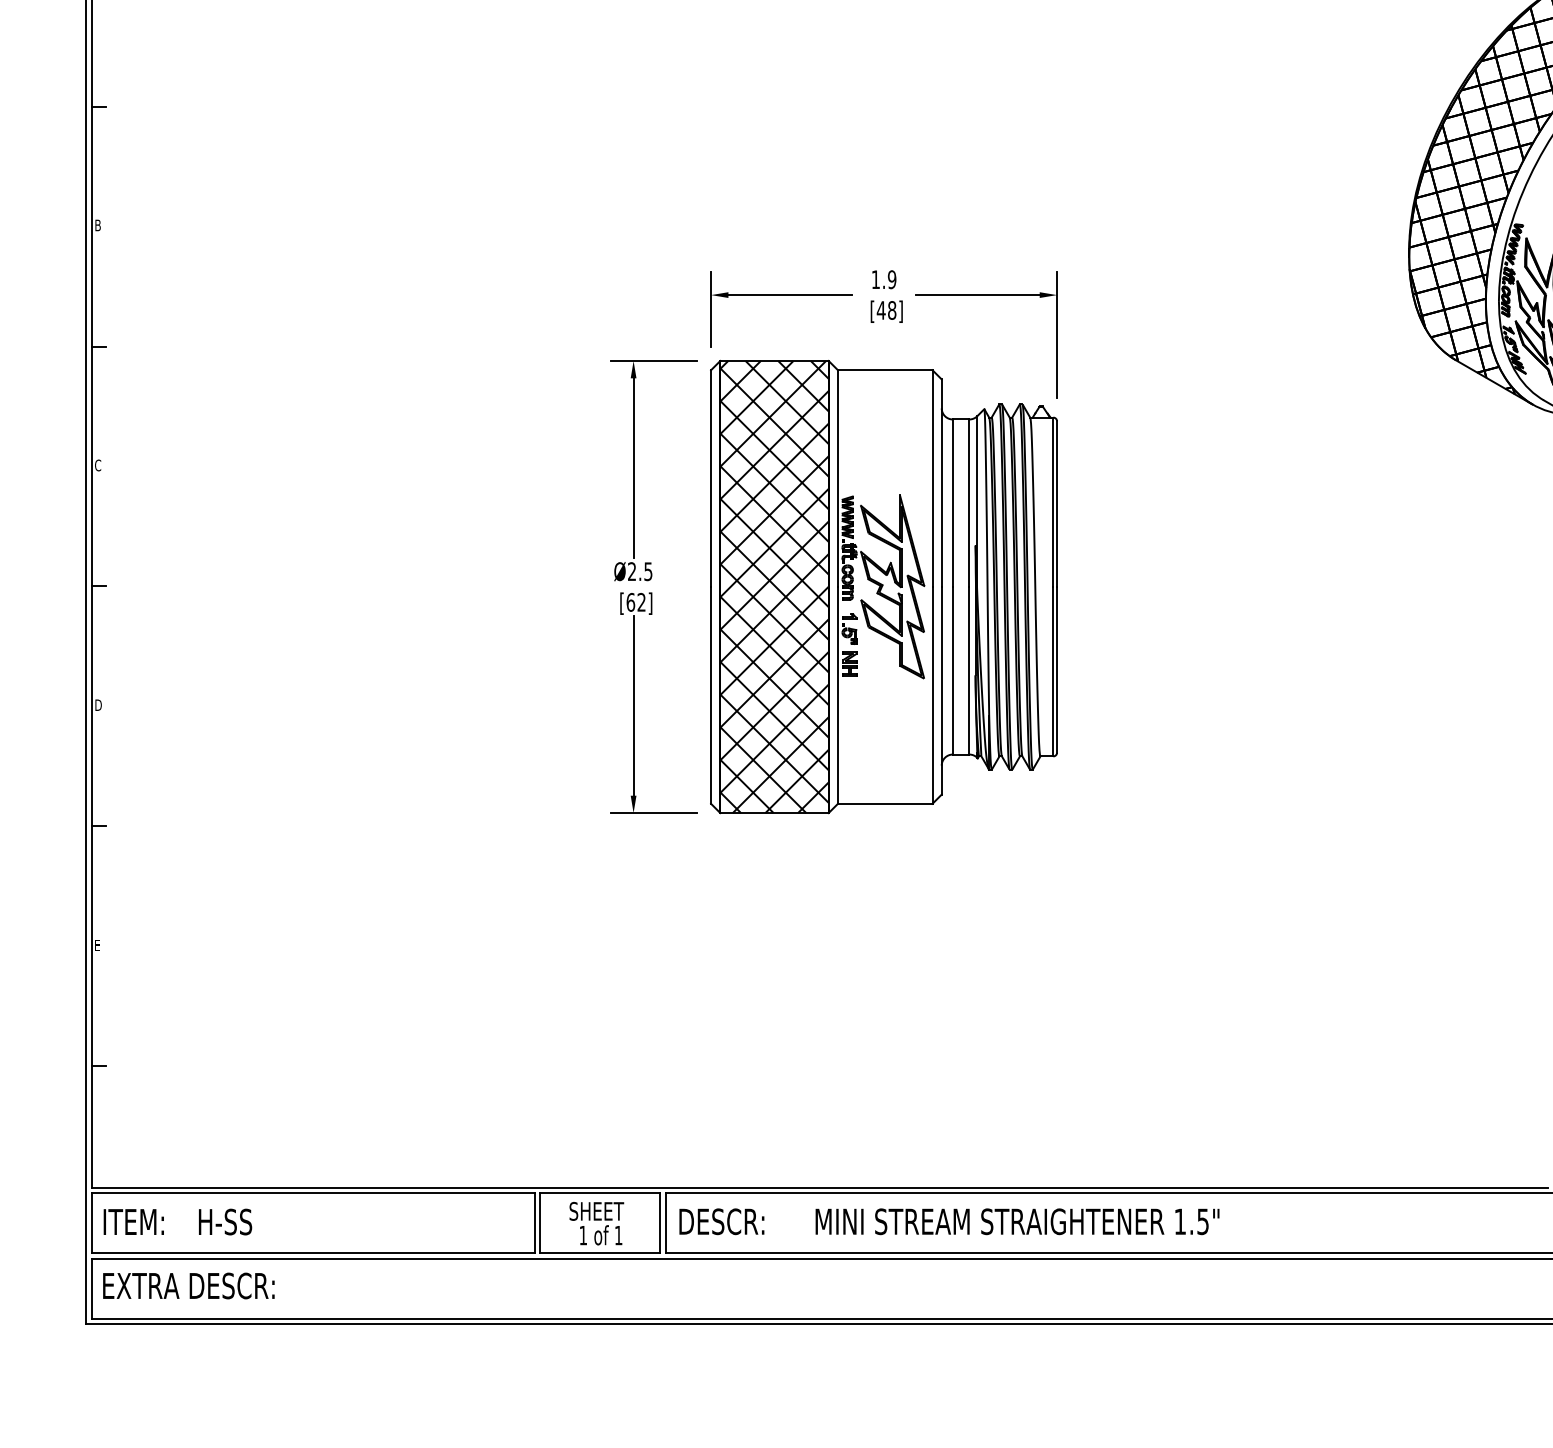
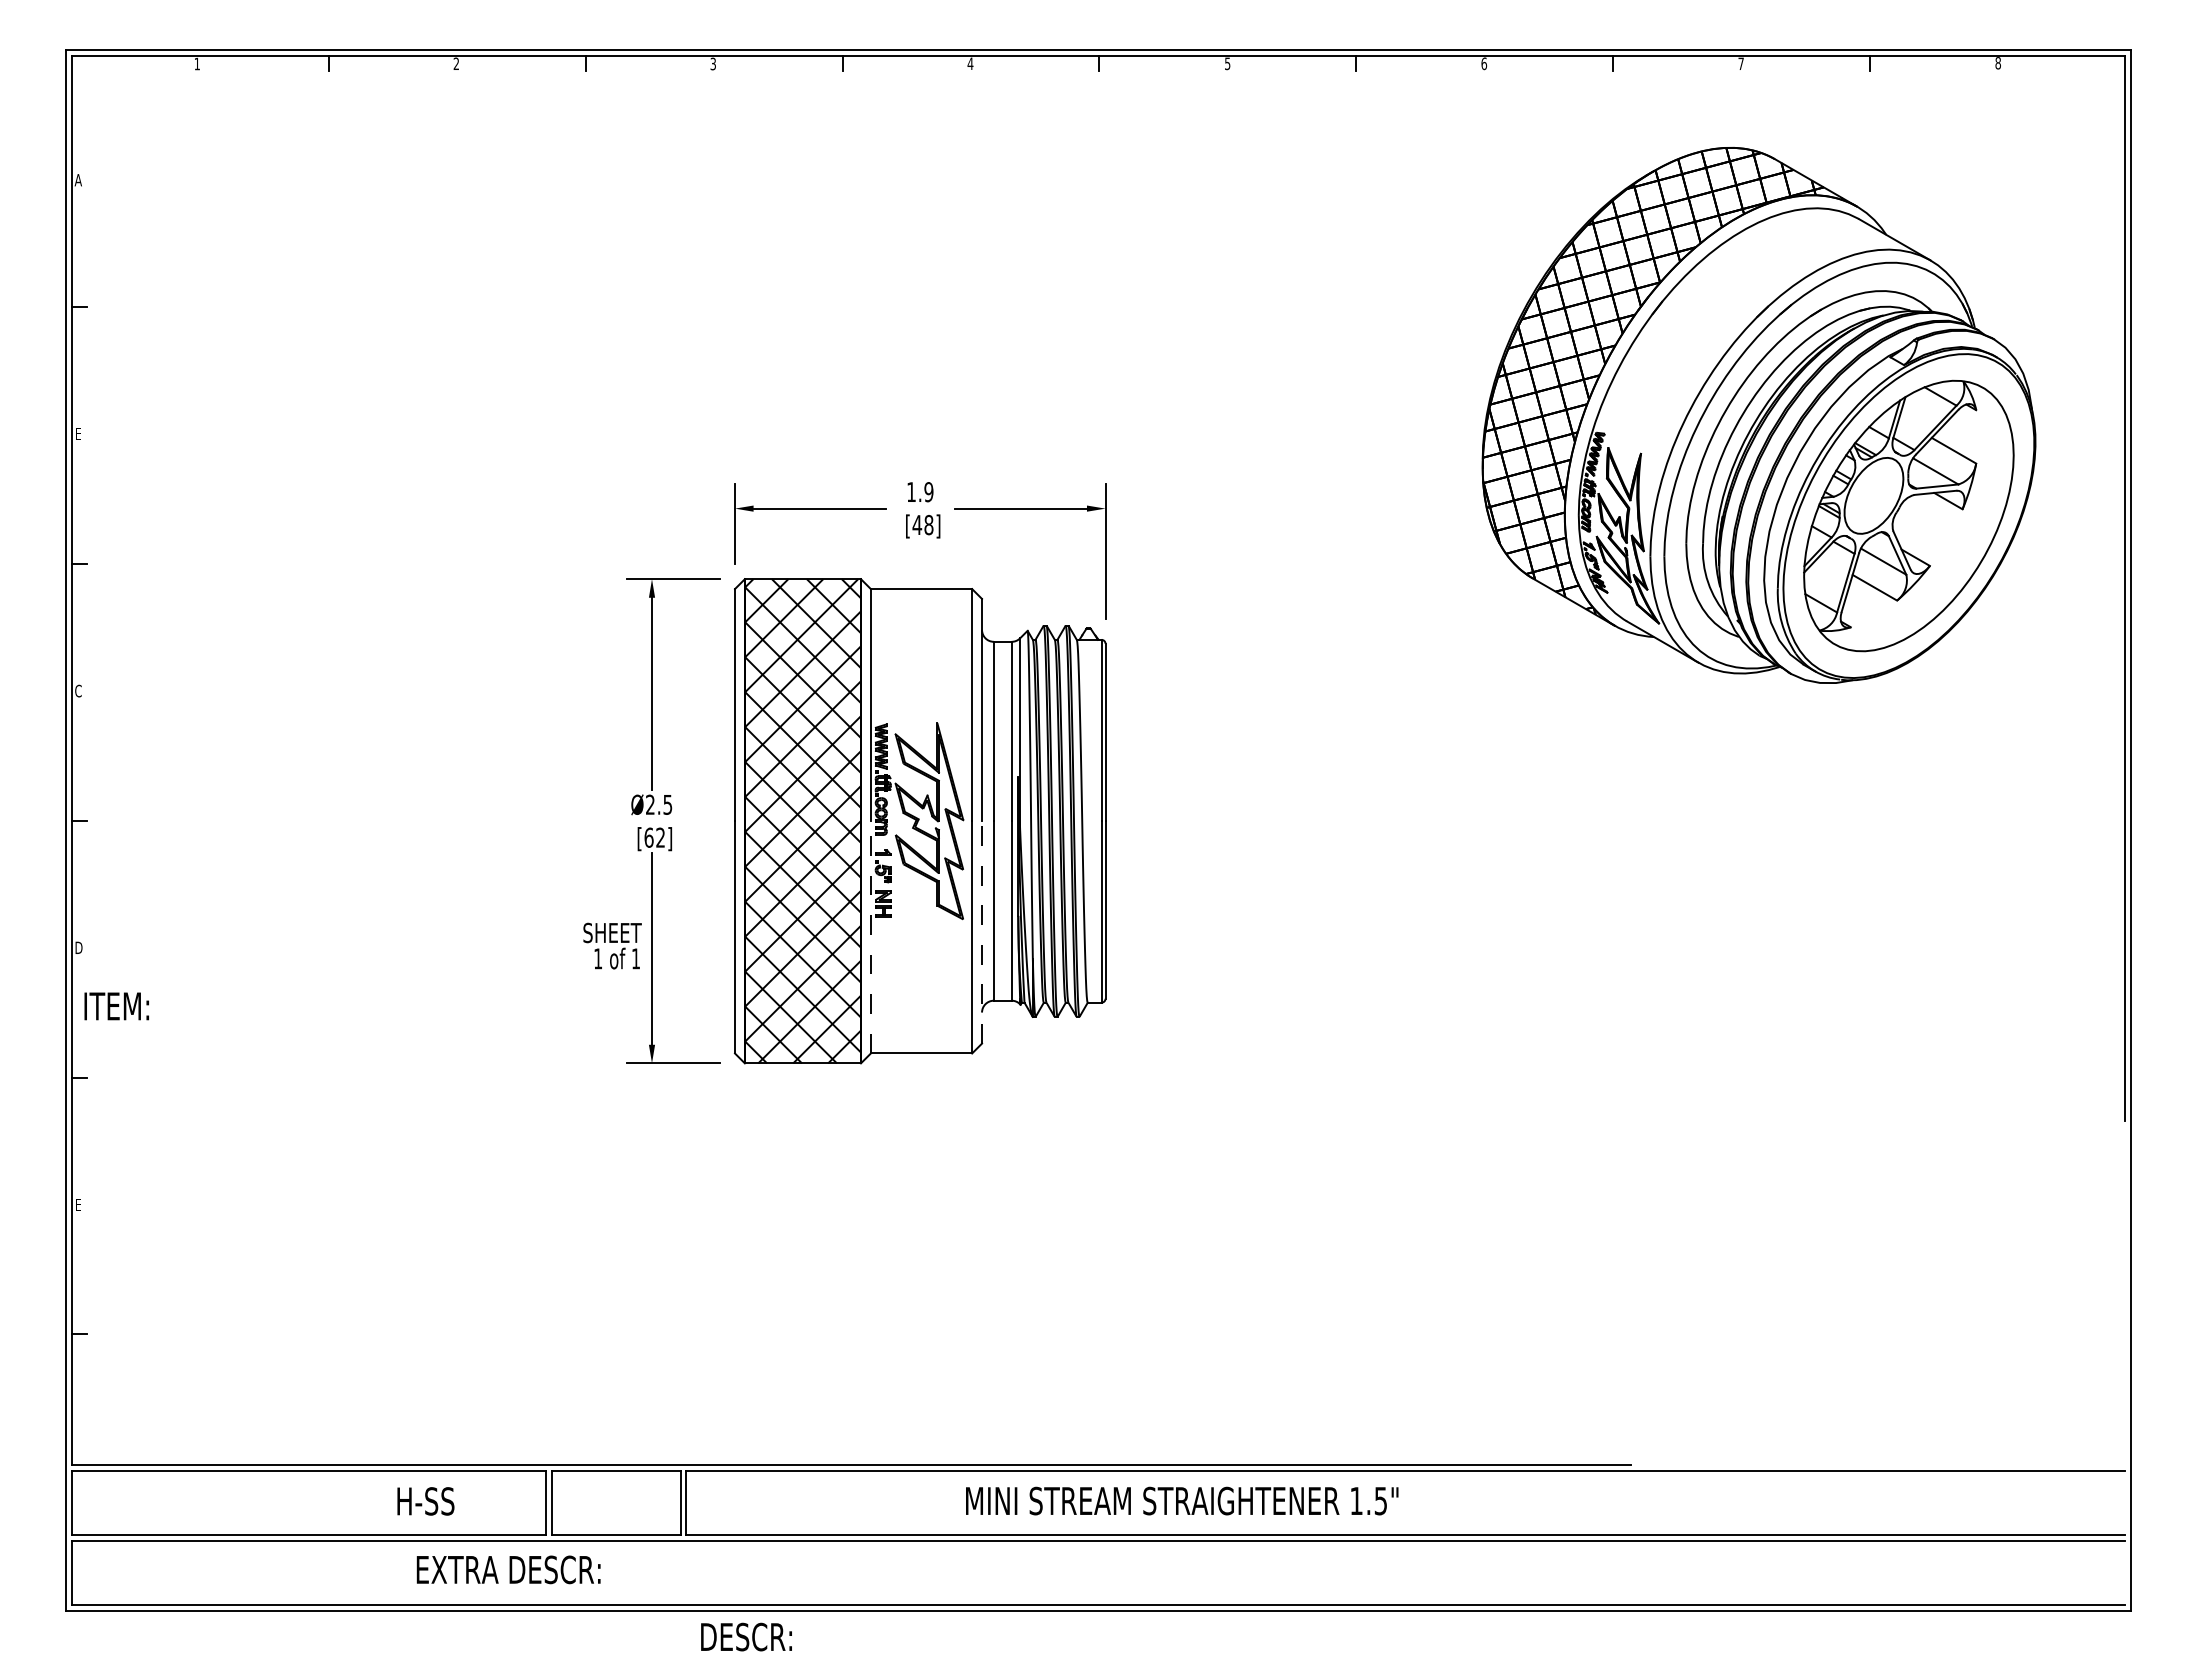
text: (98, 224) -> (78, 433), B -> E
line: (942, 689) -> (982, 931), solid -> dashed
line: (837, 694) -> (870, 936), solid -> dashed
text: (721, 1221) -> (746, 1636), moved
text: (1017, 1221) -> (1182, 1500), moved
text: (133, 1222) -> (116, 1006), moved
text: (225, 1222) -> (425, 1501), moved
text: (596, 1223) -> (612, 945), moved
text: (188, 1285) -> (508, 1569), moved

